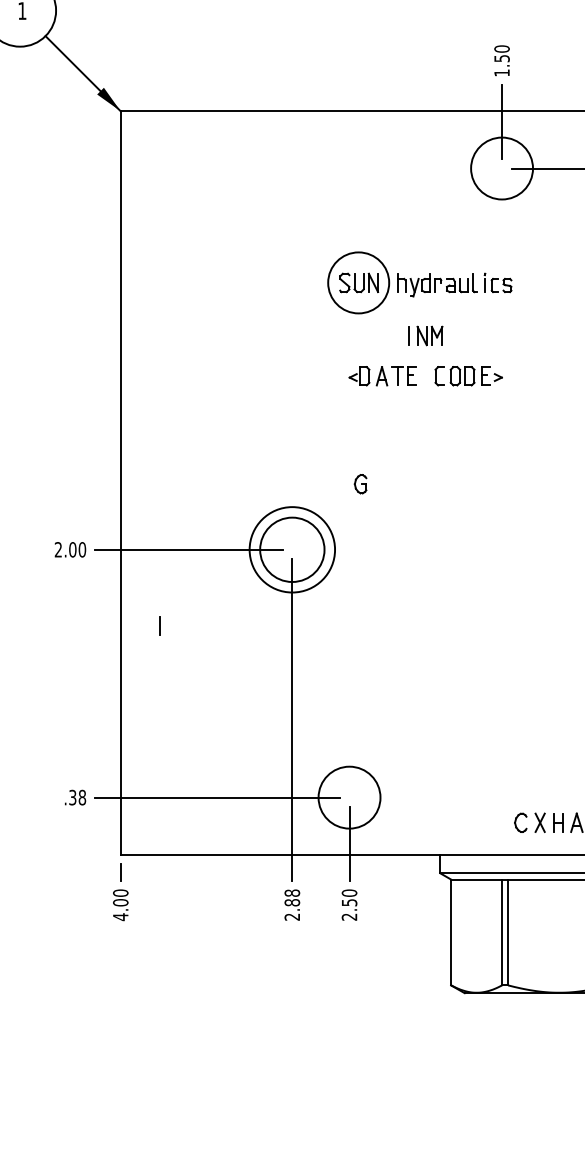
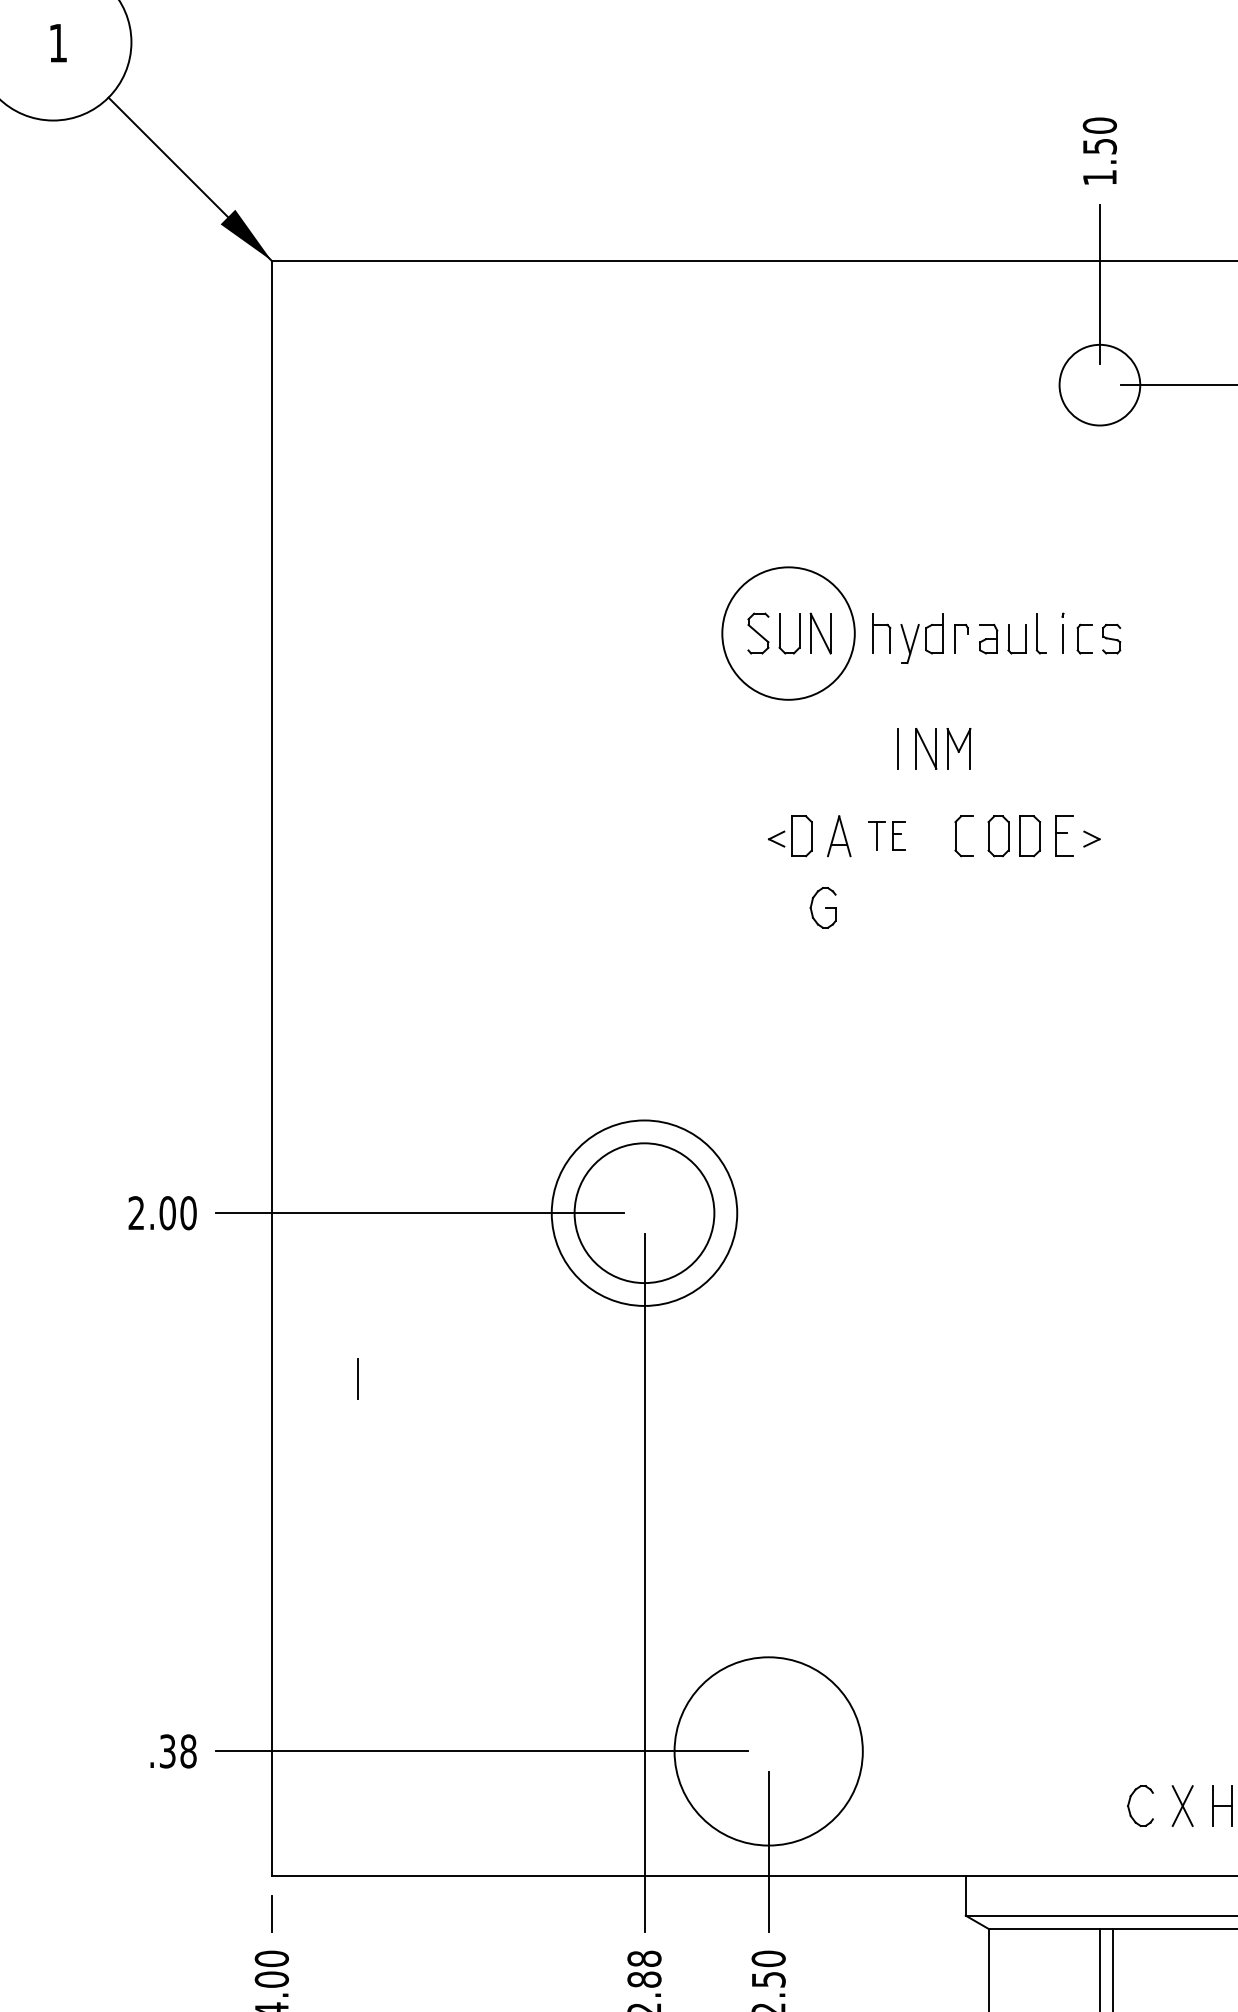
circle: (502, 168) -> (1100, 385), size x0.6
part: (403, 375) -> (885, 834), size x0.7
part: (360, 484) -> (822, 908), moved
circle: (349, 797) -> (768, 1751), size x1.4

